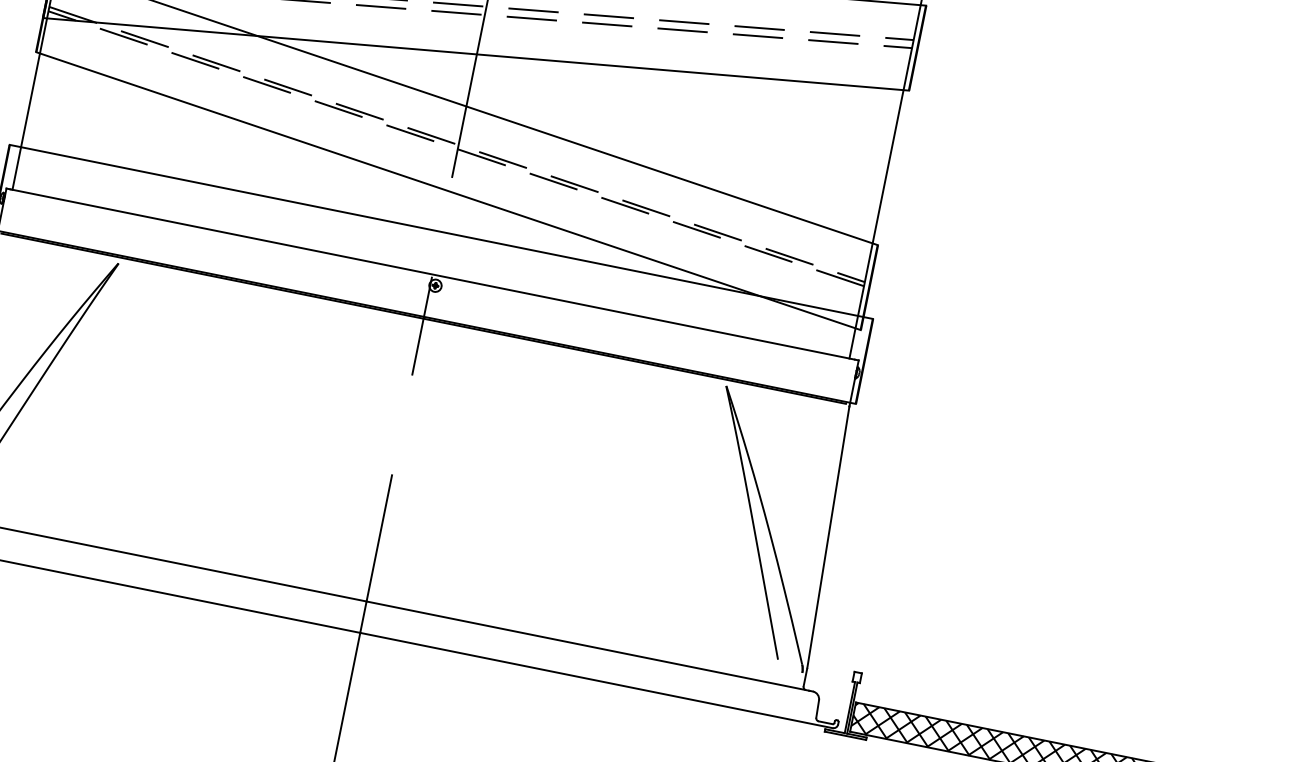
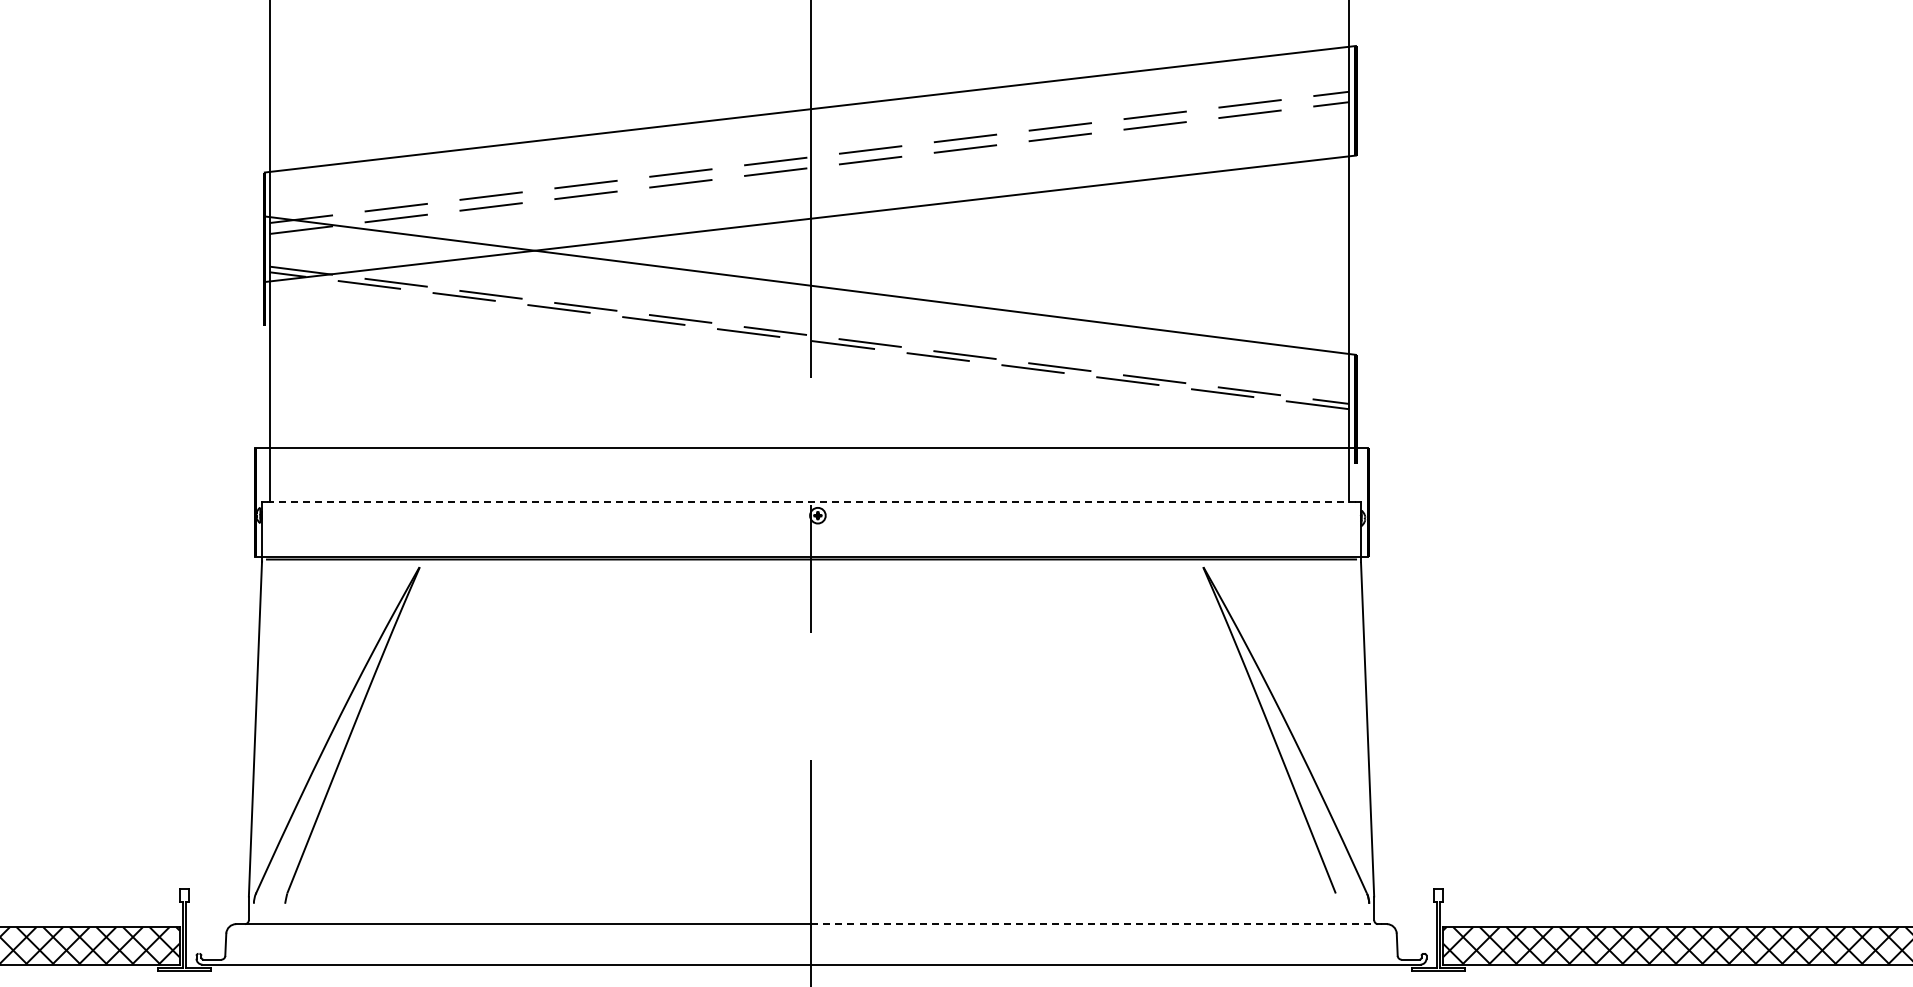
line: (447, 191) -> (809, 395), removed
line: (431, 274) -> (810, 502), solid -> dashed
line: (588, 646) -> (1097, 924), solid -> dashed

